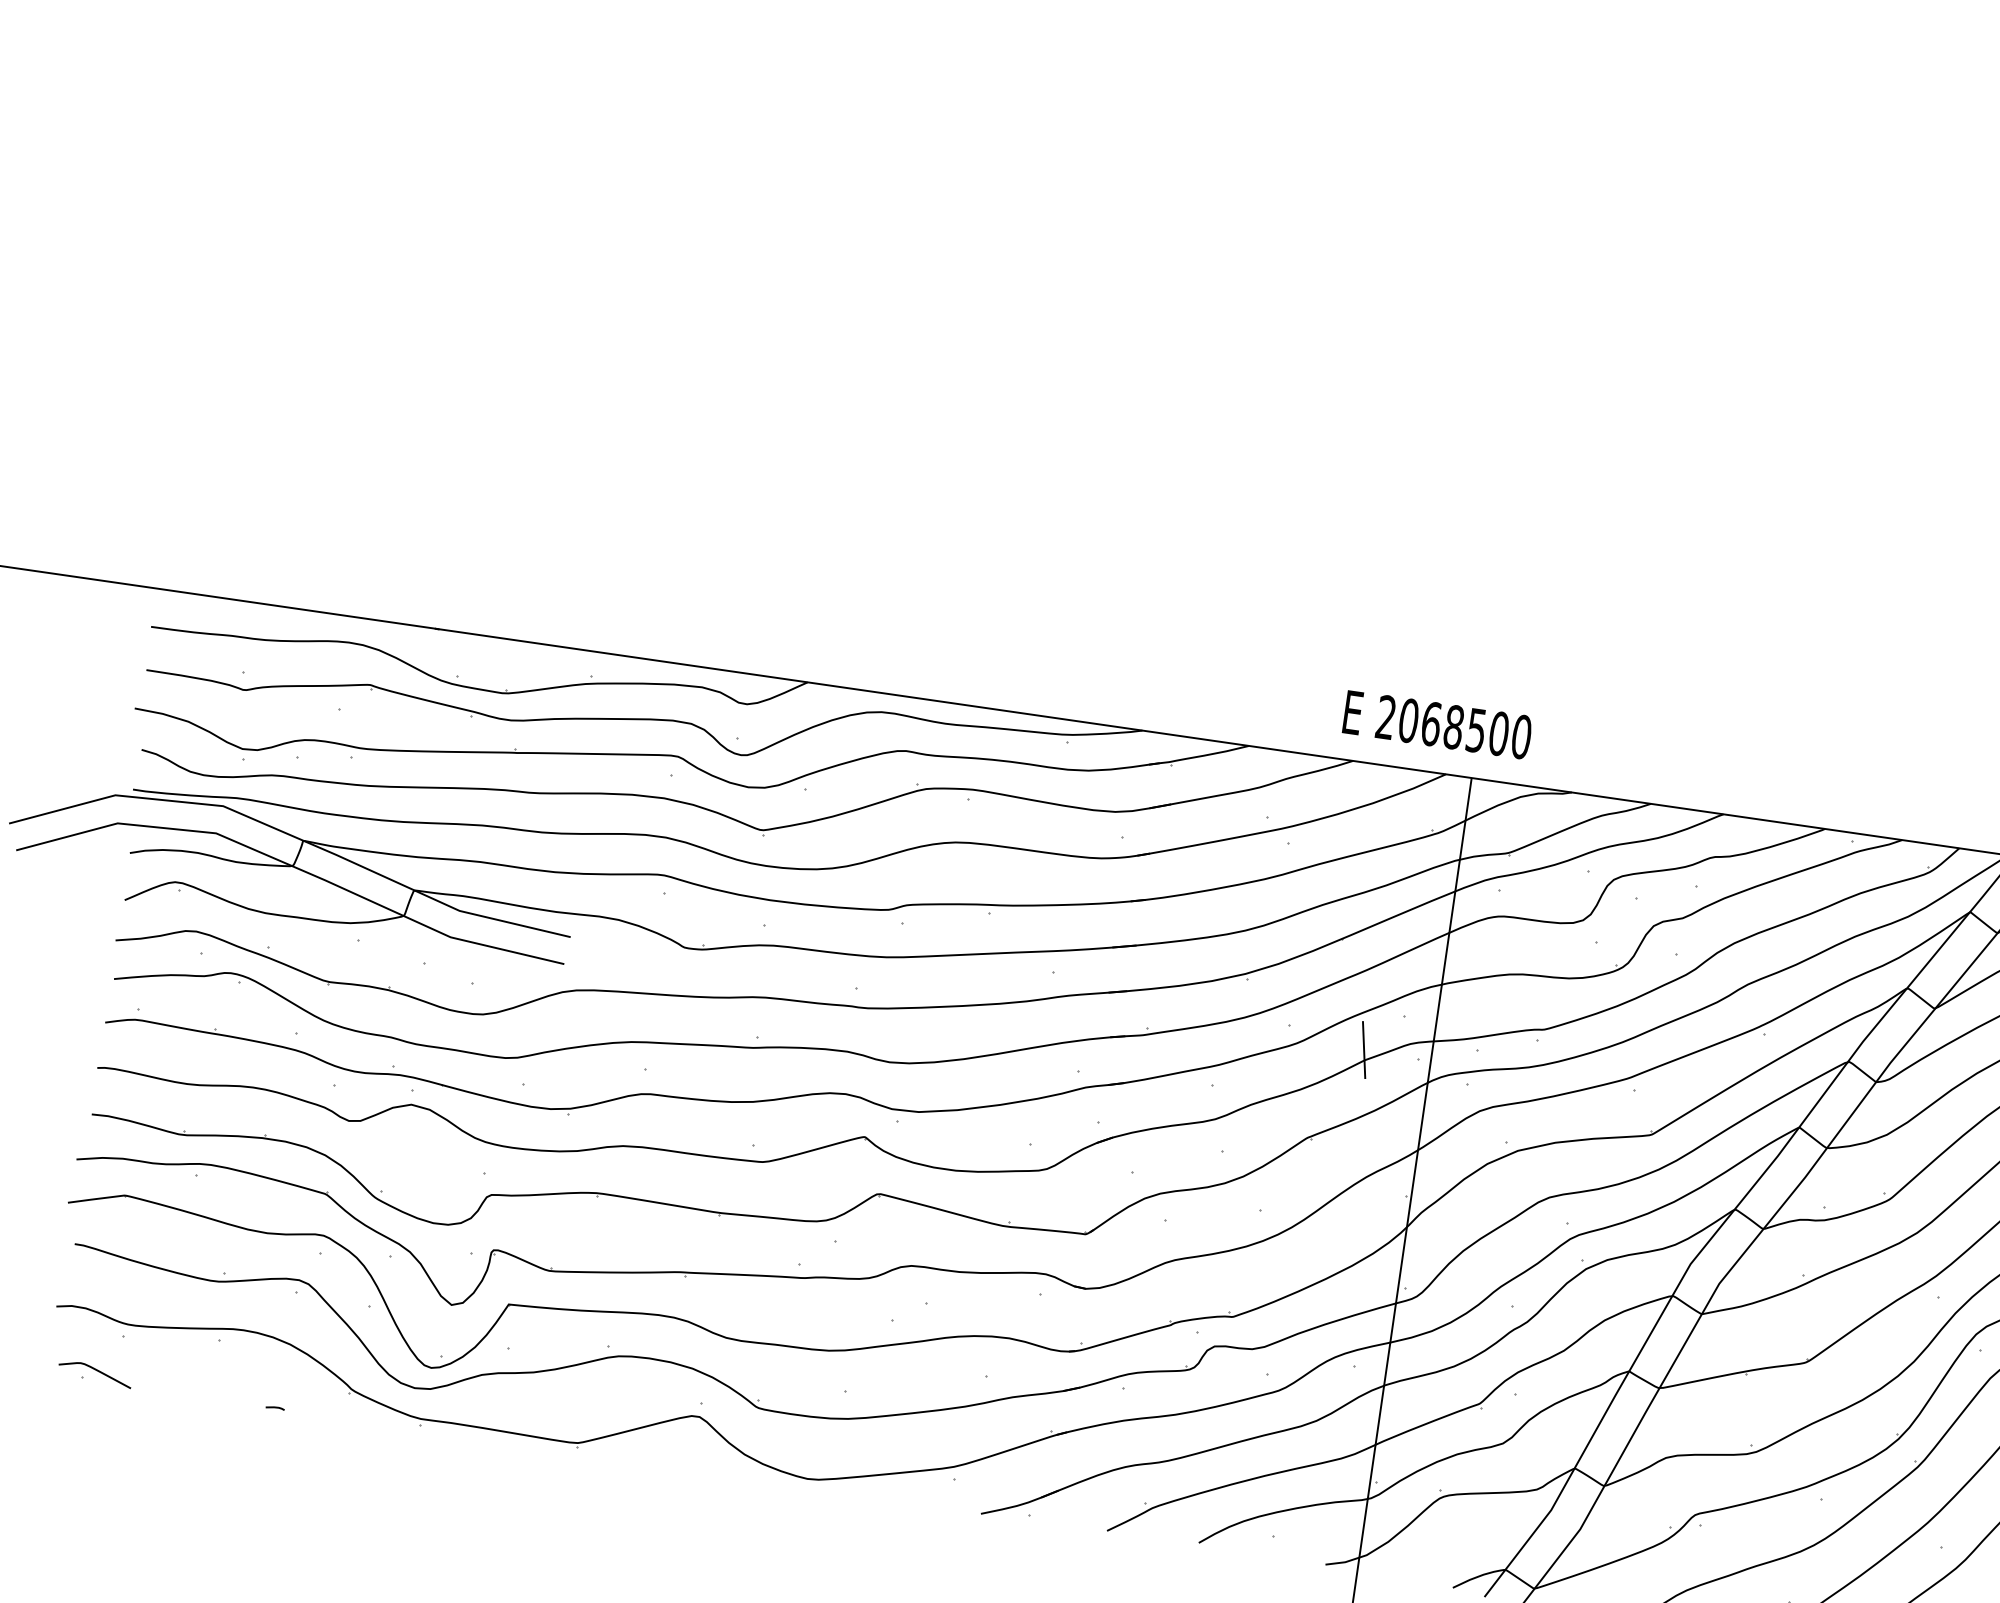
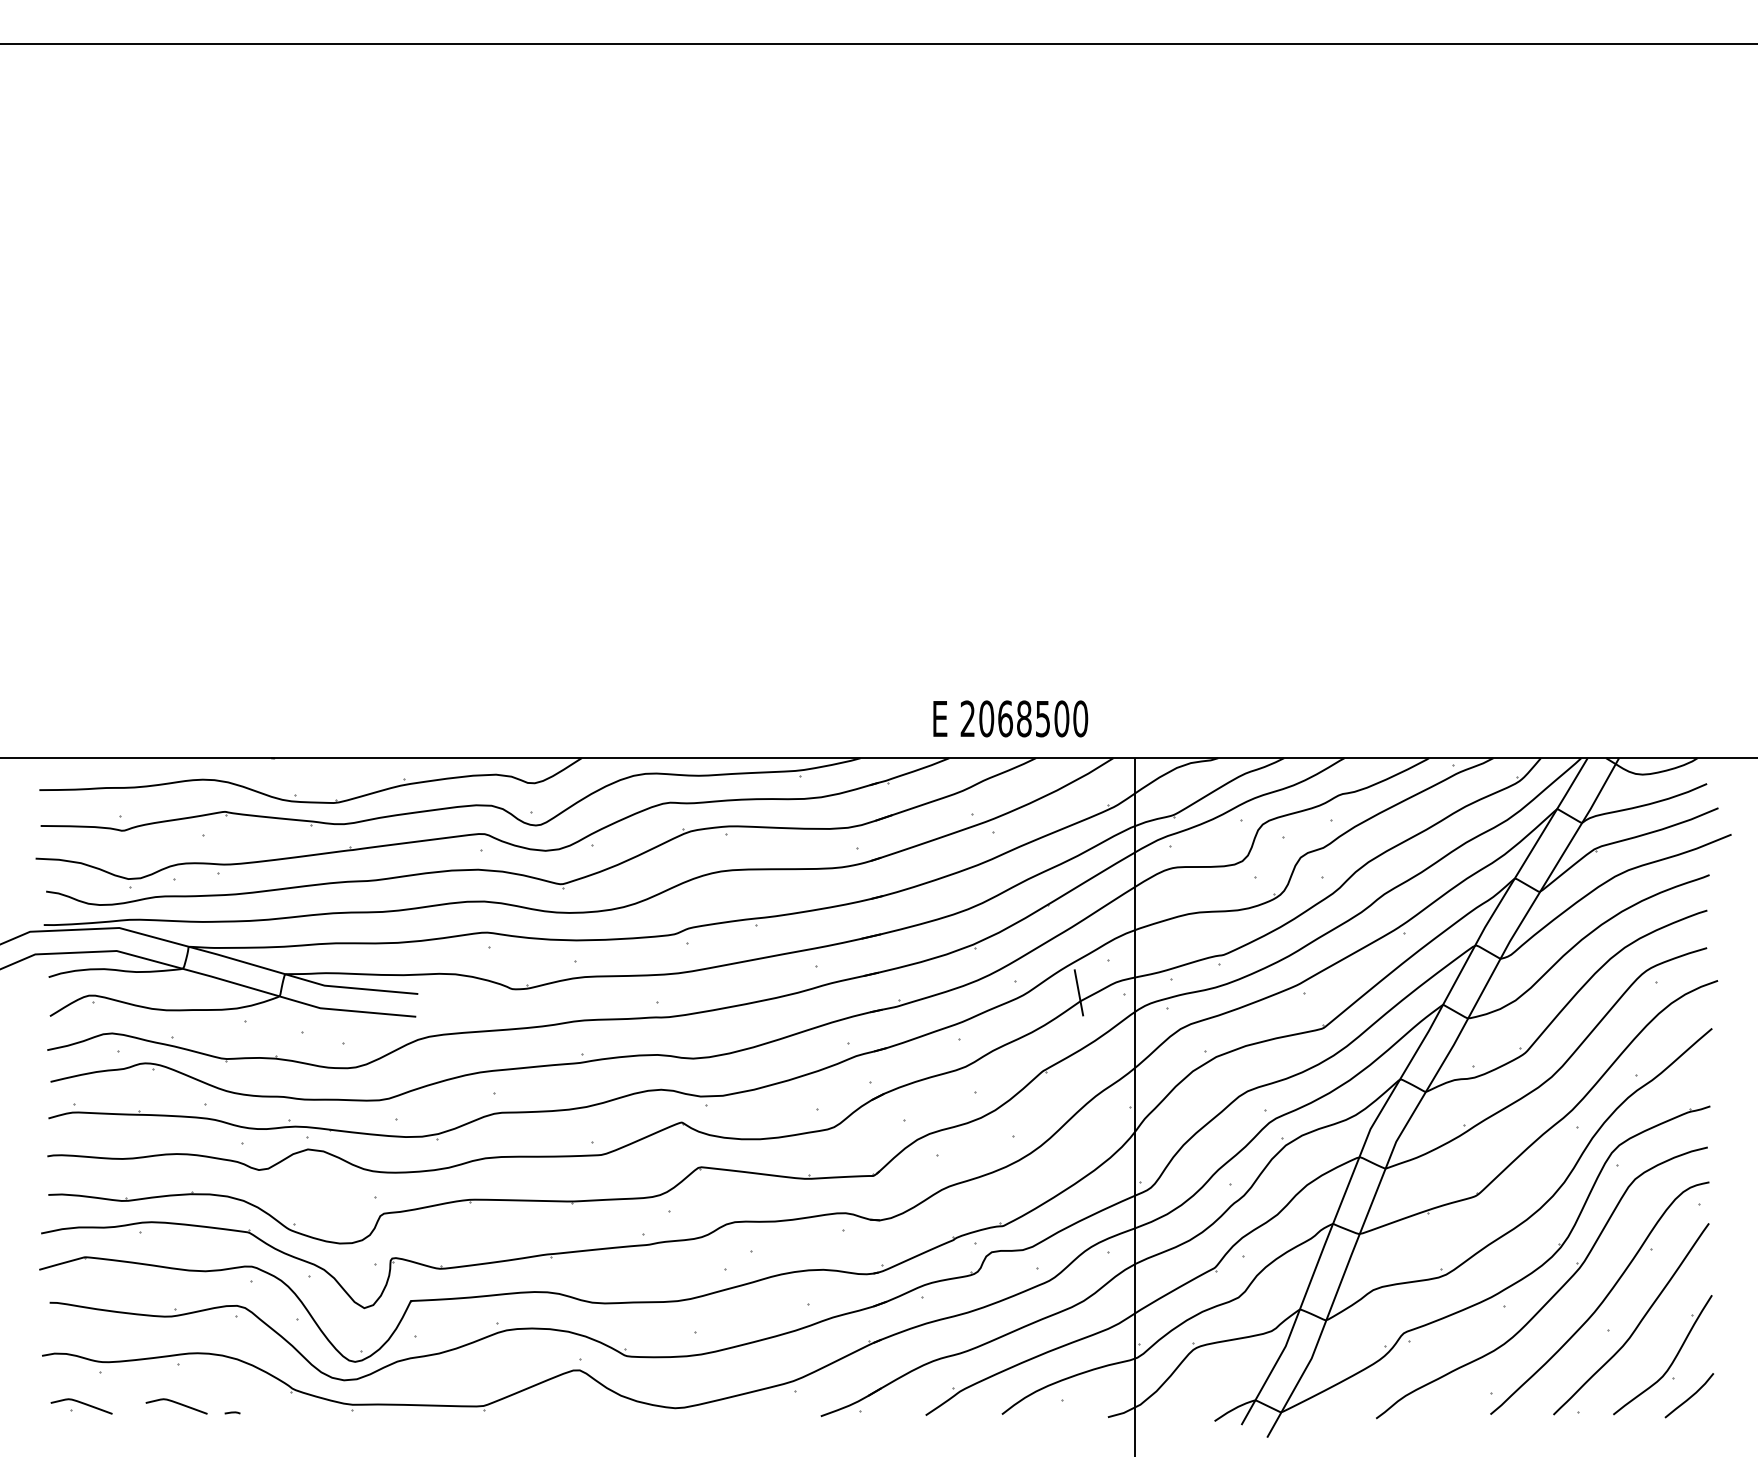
text: (1437, 724) -> (1010, 718), moved
curve: (211, 1388) -> (178, 1404), added

